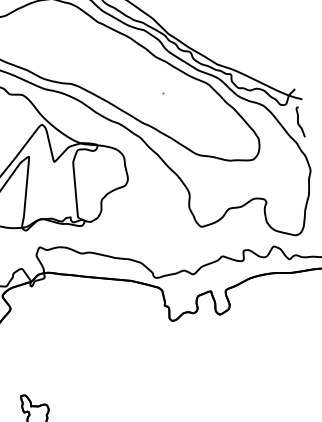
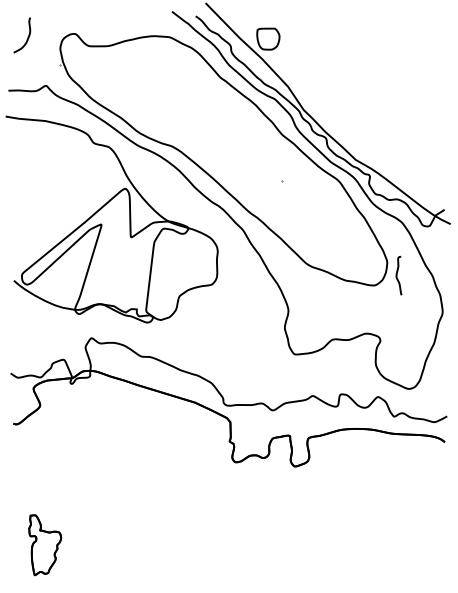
curve: (298, 122) -> (397, 275), moved

